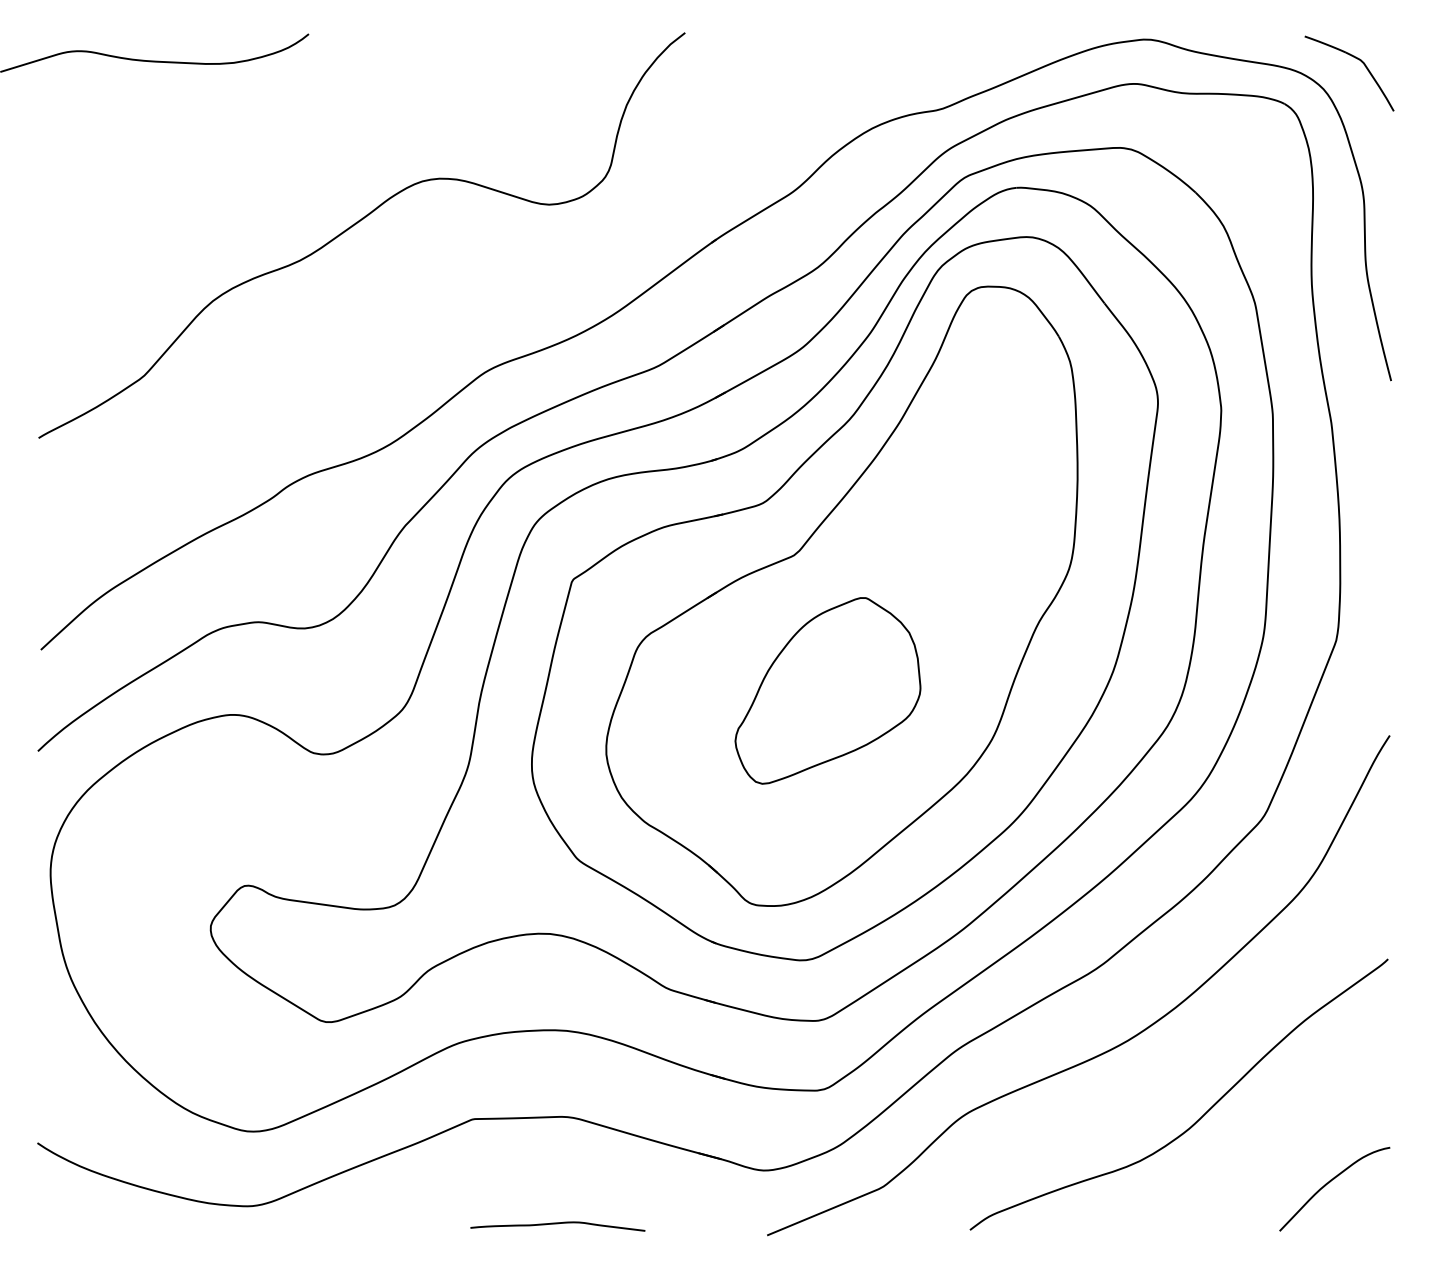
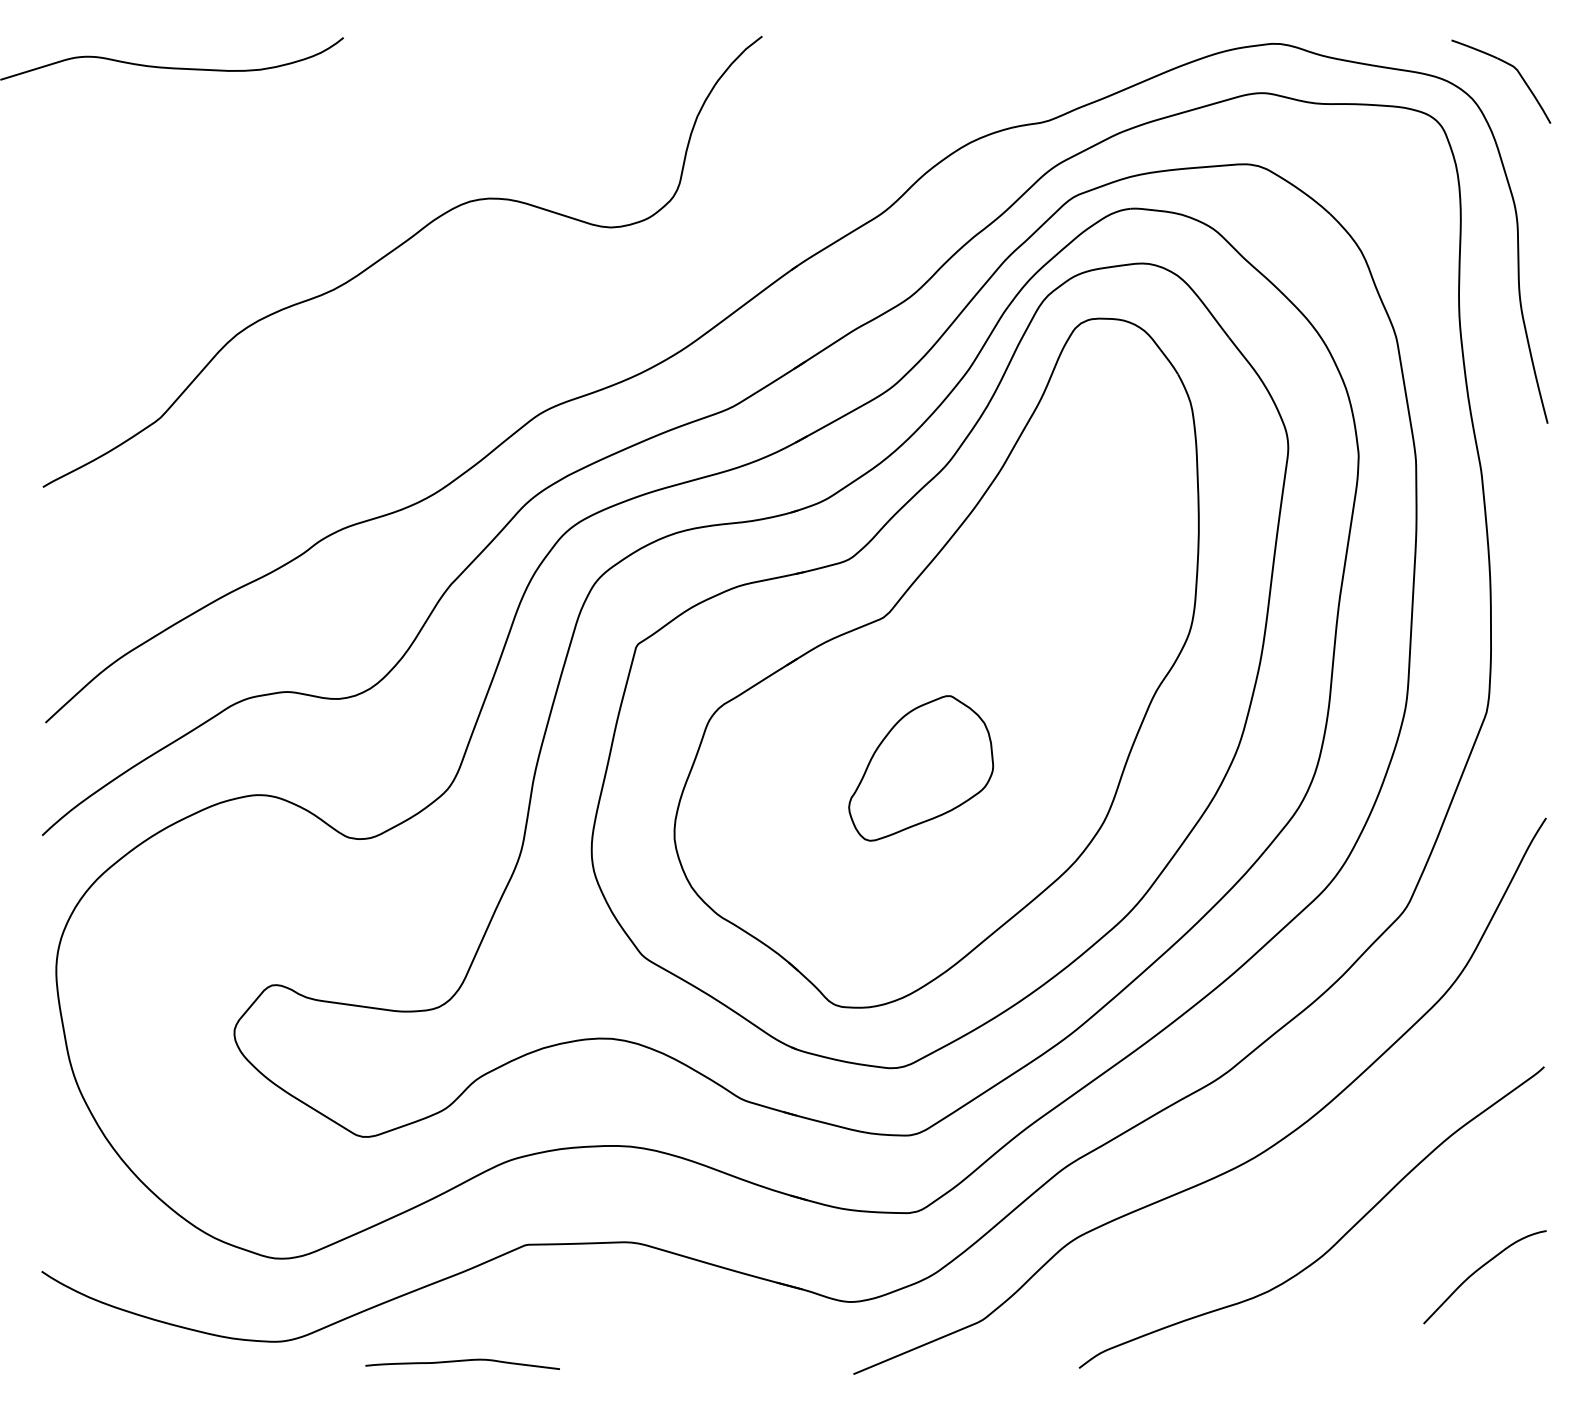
part: (827, 690) -> (920, 767), size x0.7
curve: (1329, 1183) -> (1479, 1270), moved
curve: (557, 1224) -> (462, 1362), moved

